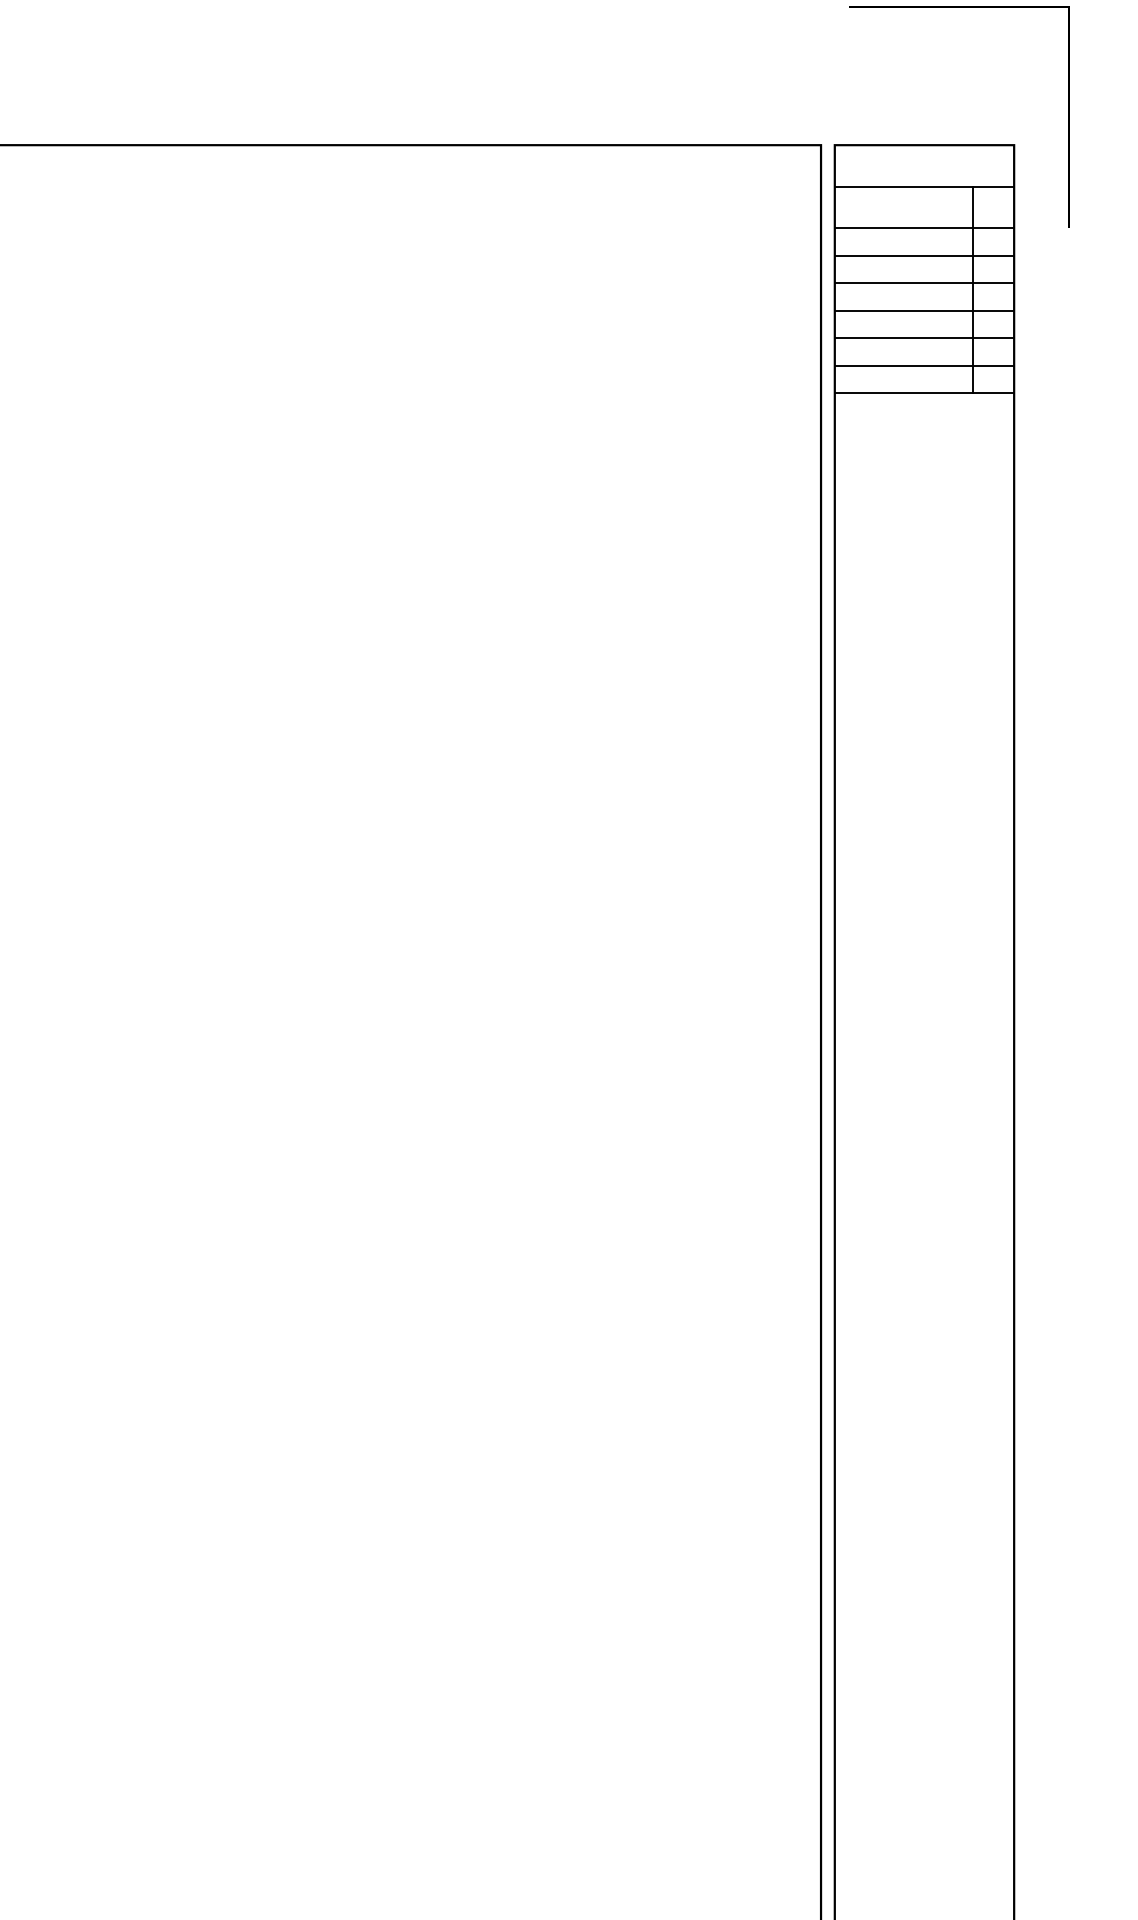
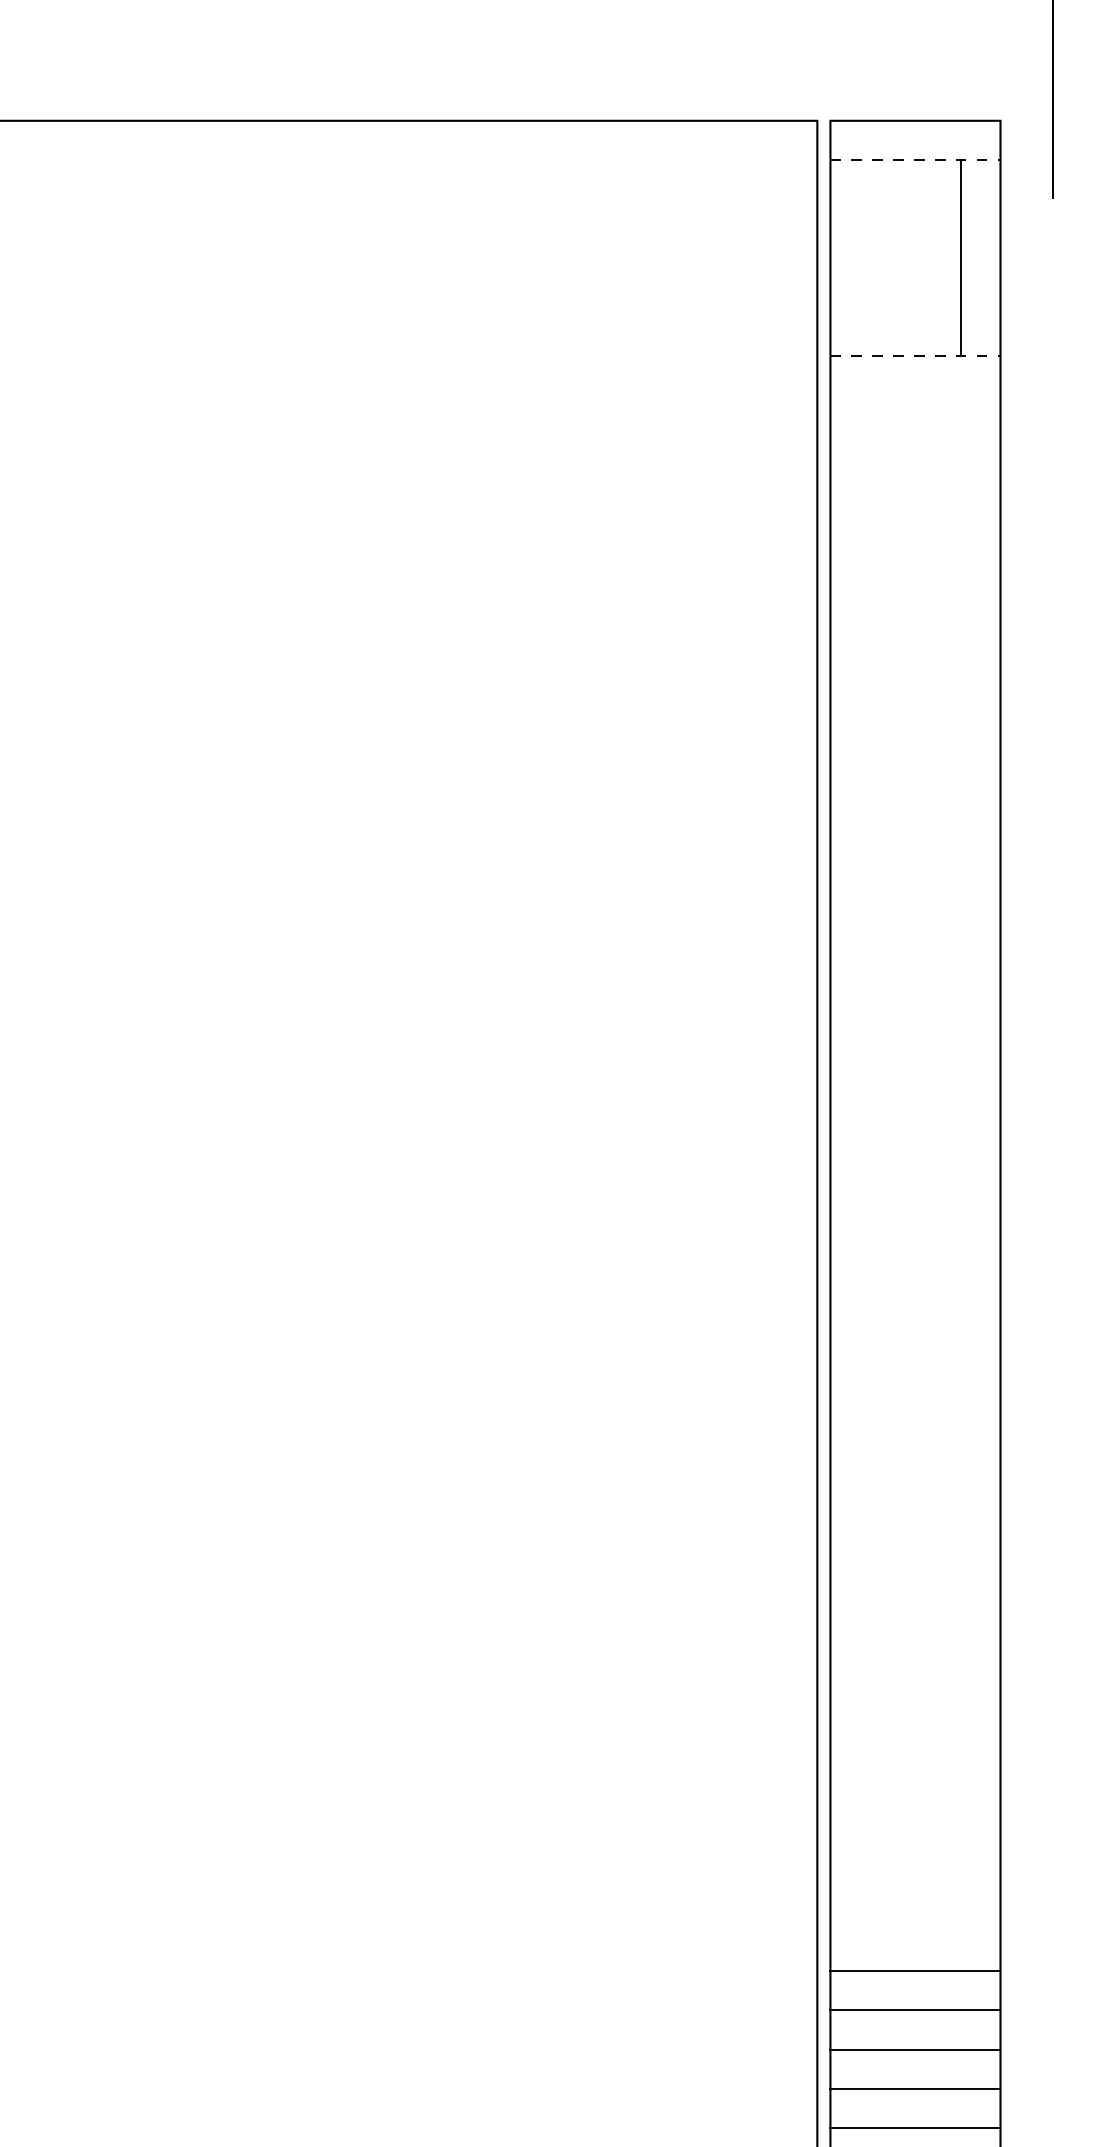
line: (924, 187) -> (915, 160), solid -> dashed
line: (924, 228) -> (915, 199), removed
line: (924, 255) -> (915, 225), removed
line: (924, 282) -> (915, 251), removed
line: (924, 310) -> (915, 277), removed
line: (924, 337) -> (915, 303), removed
line: (924, 366) -> (915, 330), removed
line: (924, 393) -> (915, 356), solid -> dashed

